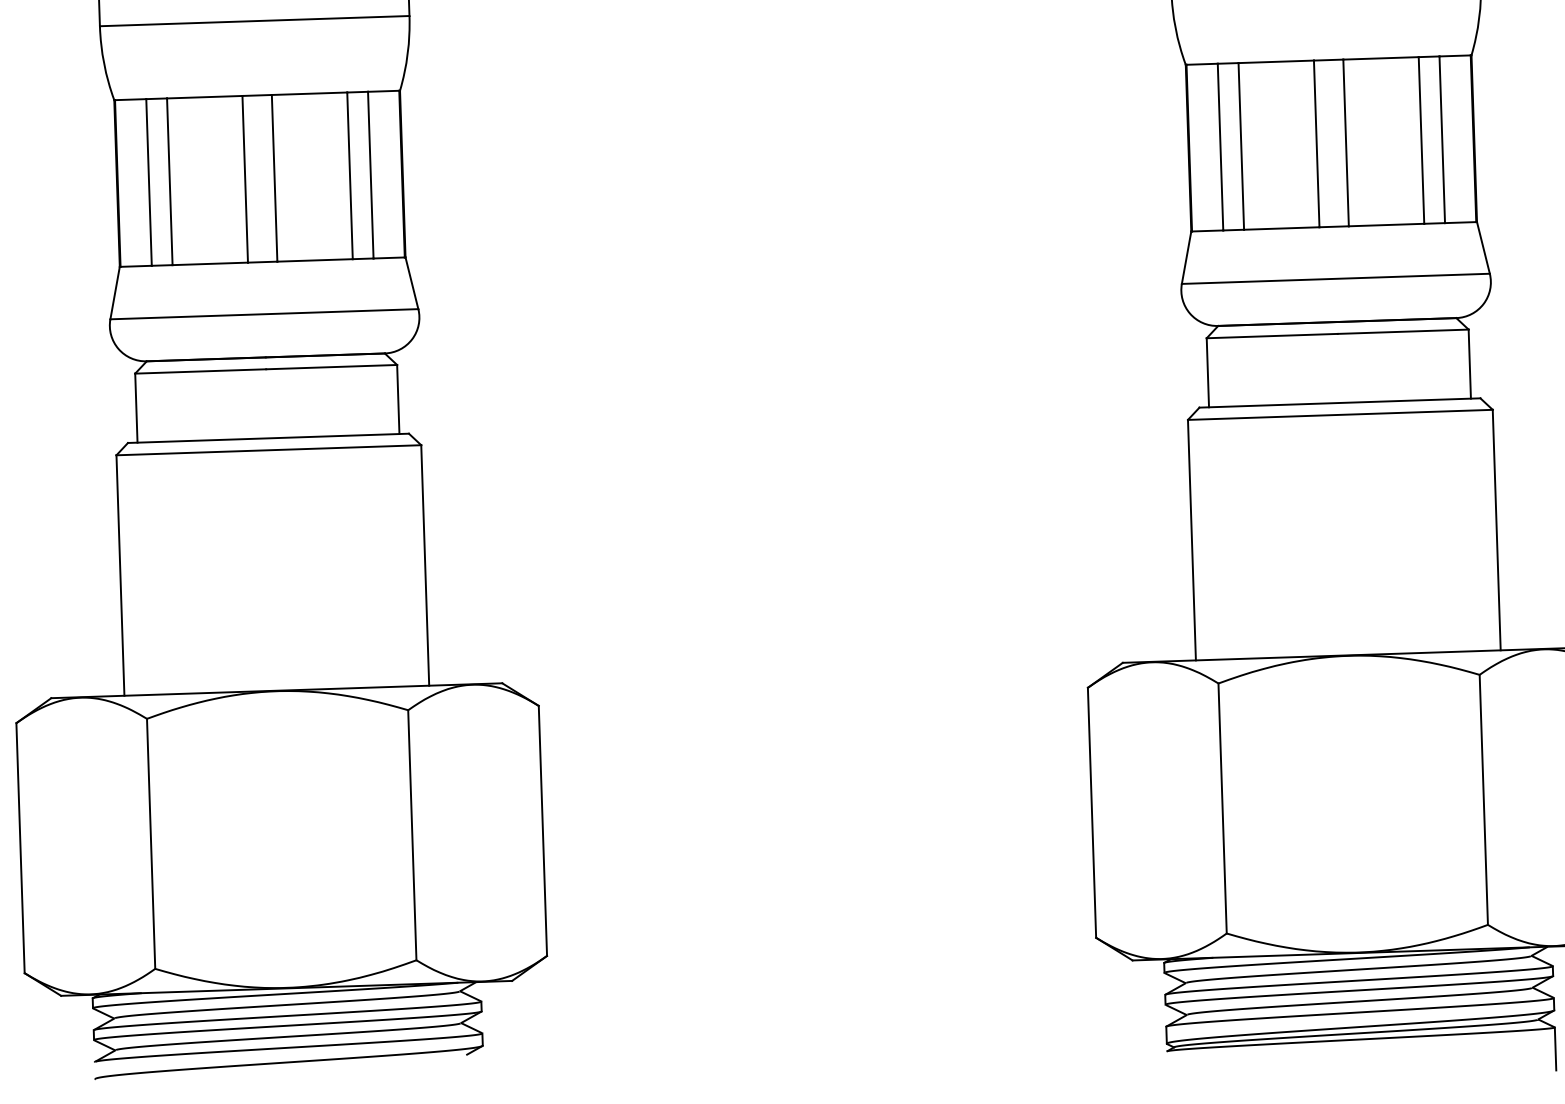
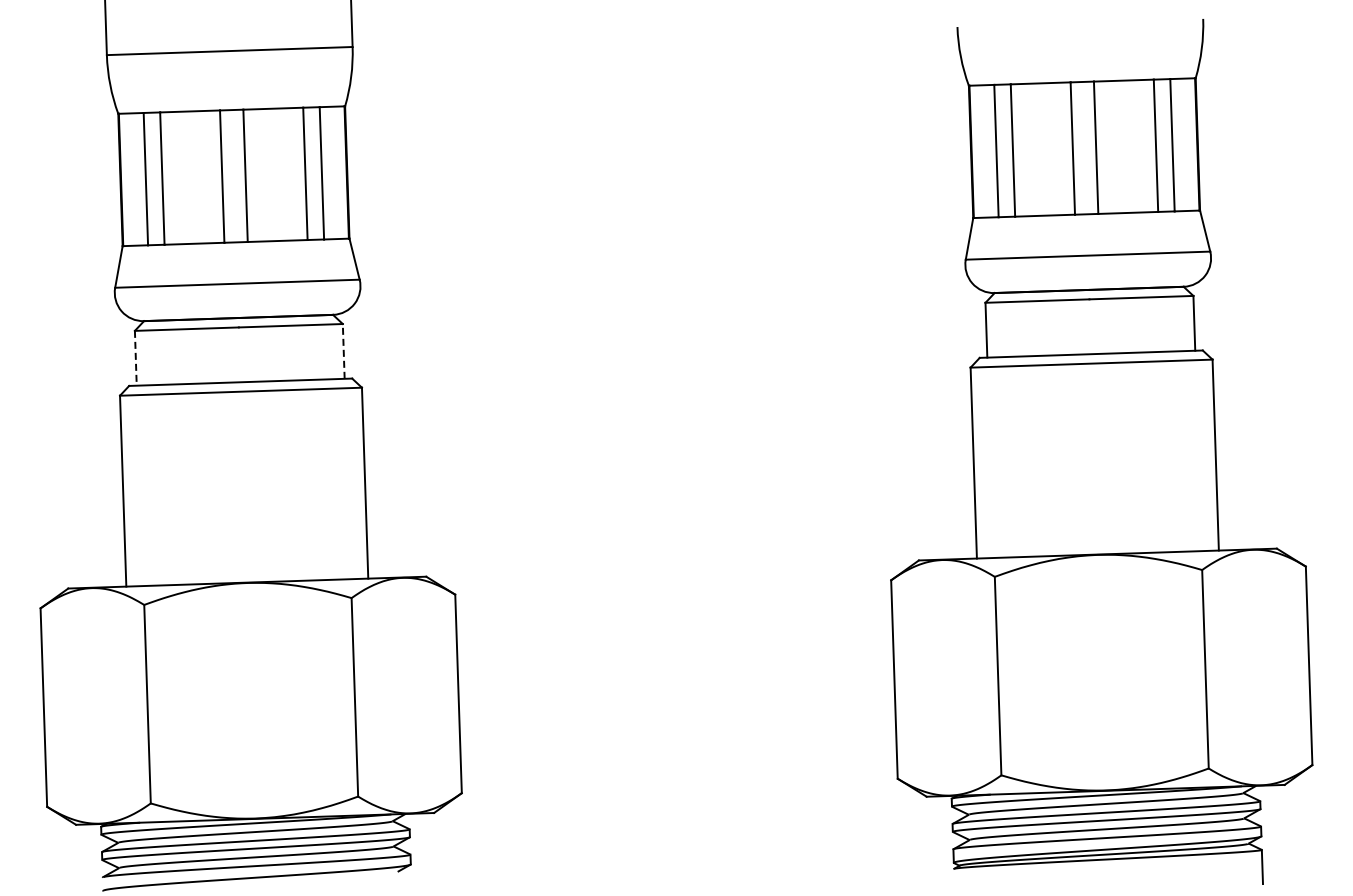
line: (397, 398) -> (343, 350), solid -> dashed
line: (135, 408) -> (135, 358), solid -> dashed

